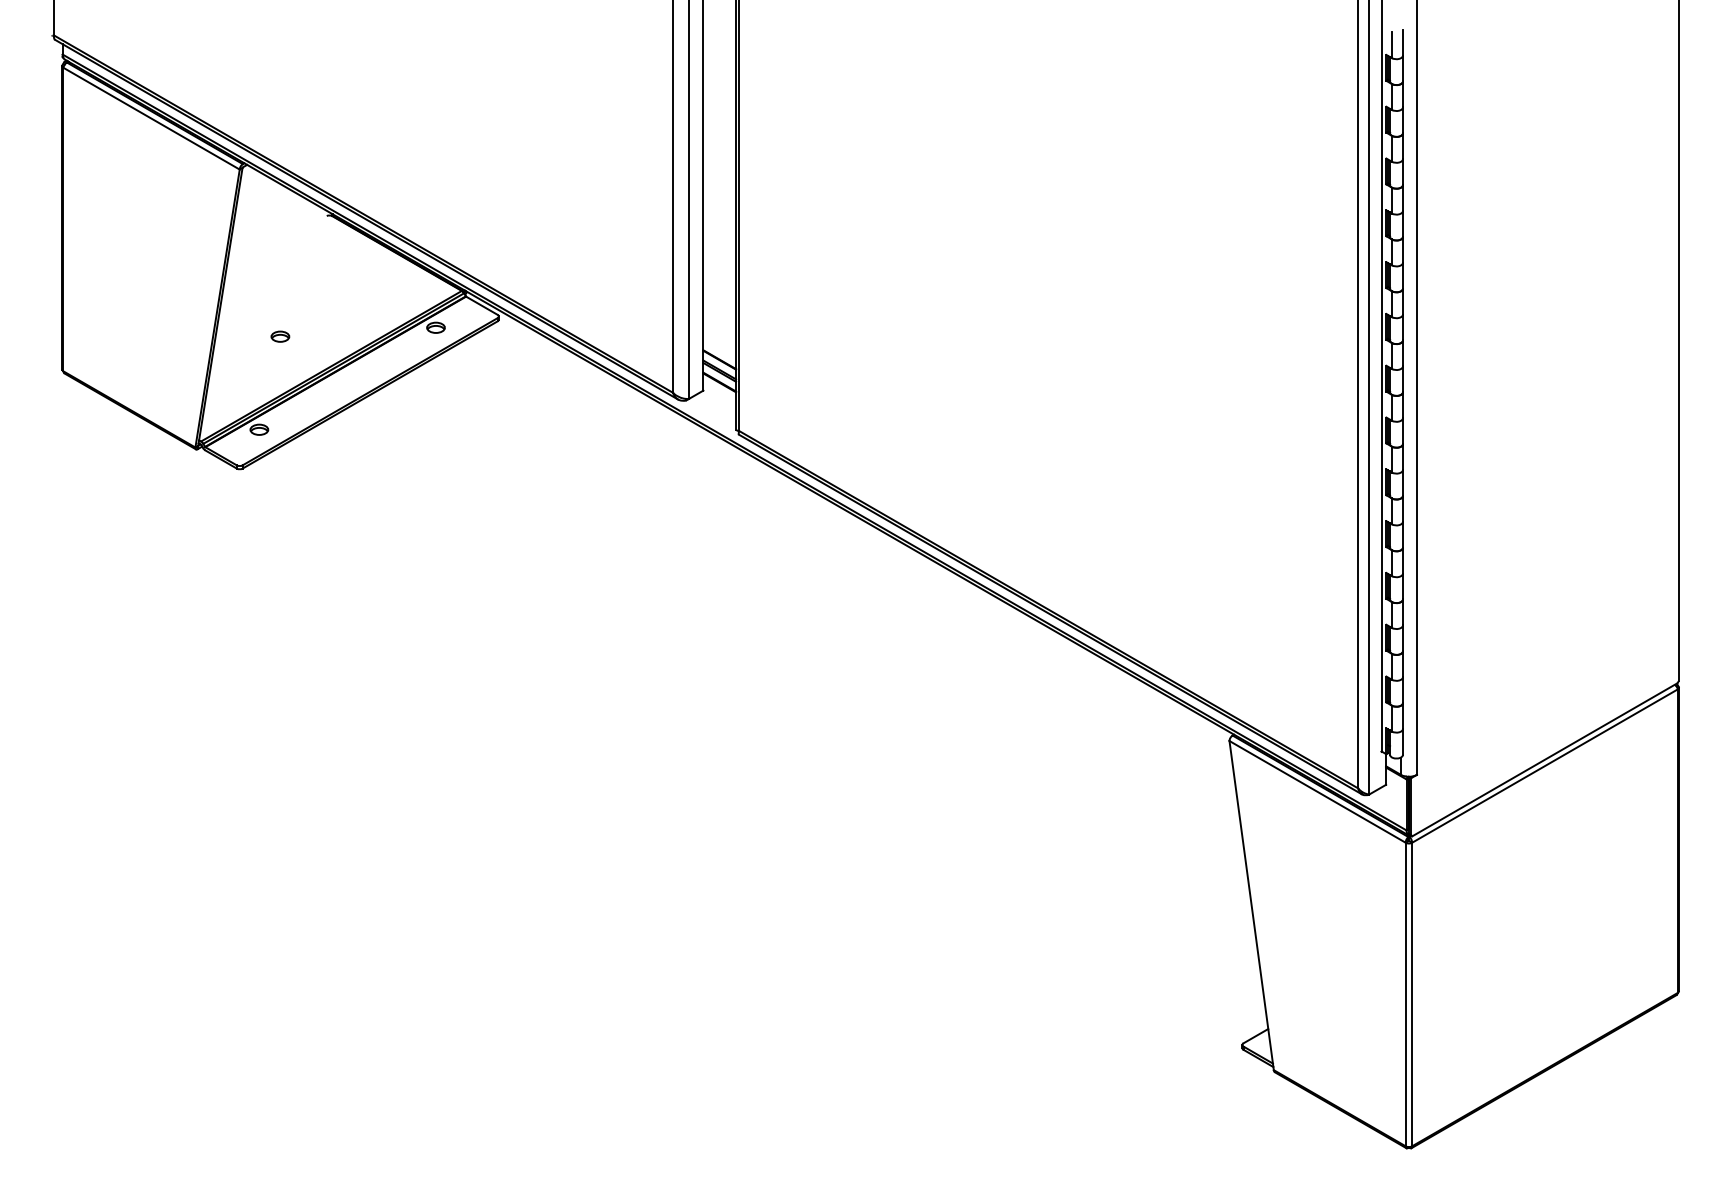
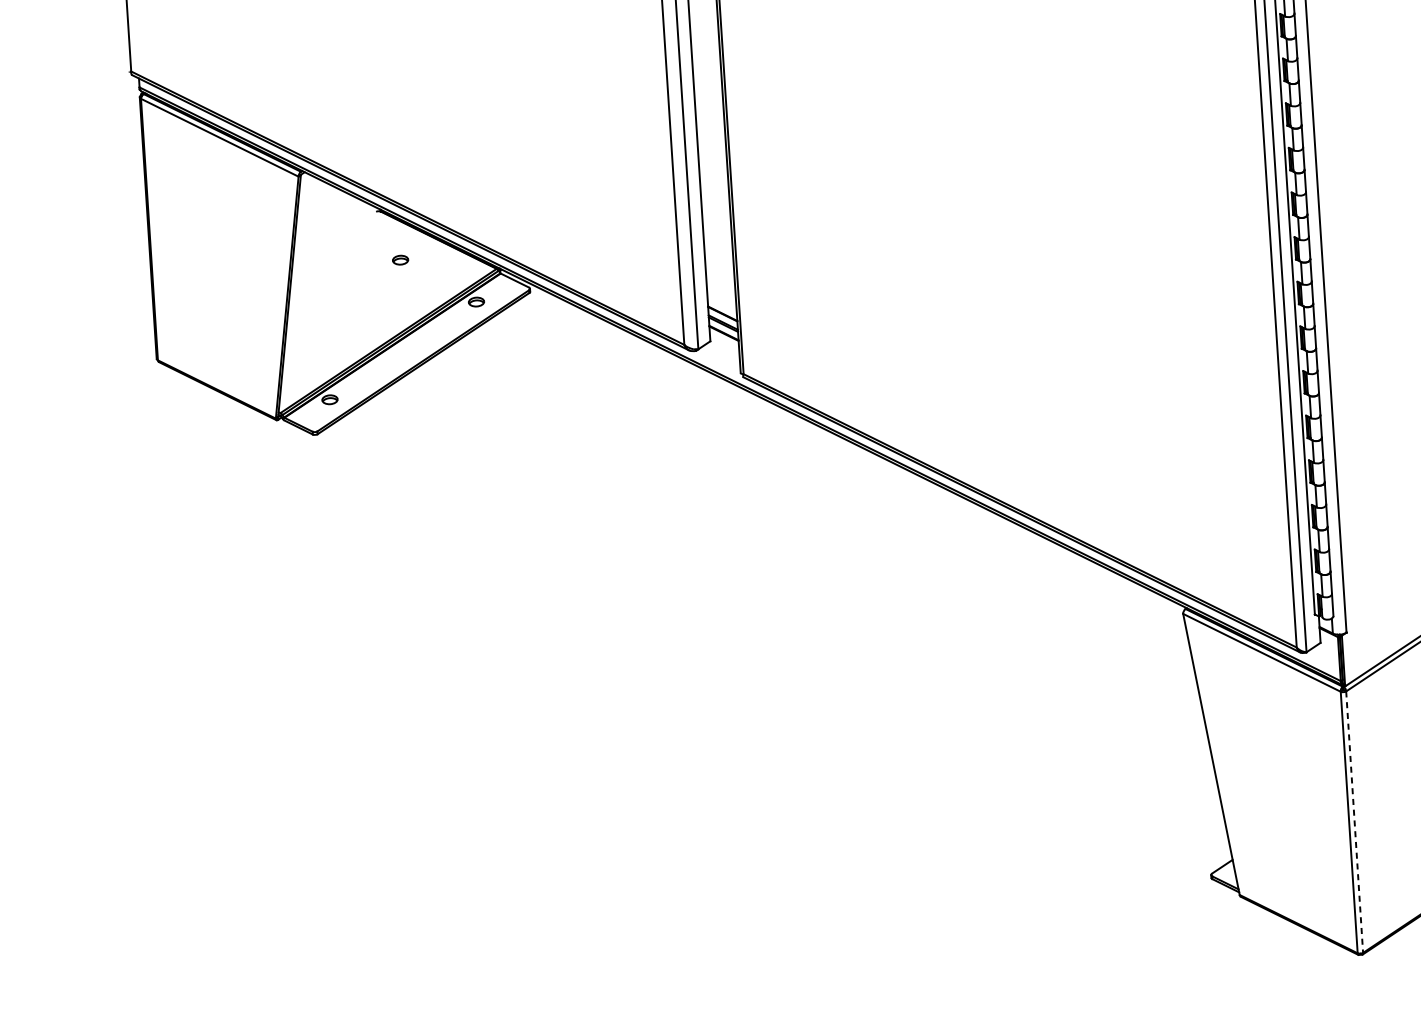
part: (280, 336) -> (400, 259), moved
line: (1412, 994) -> (1354, 822), solid -> dashed

